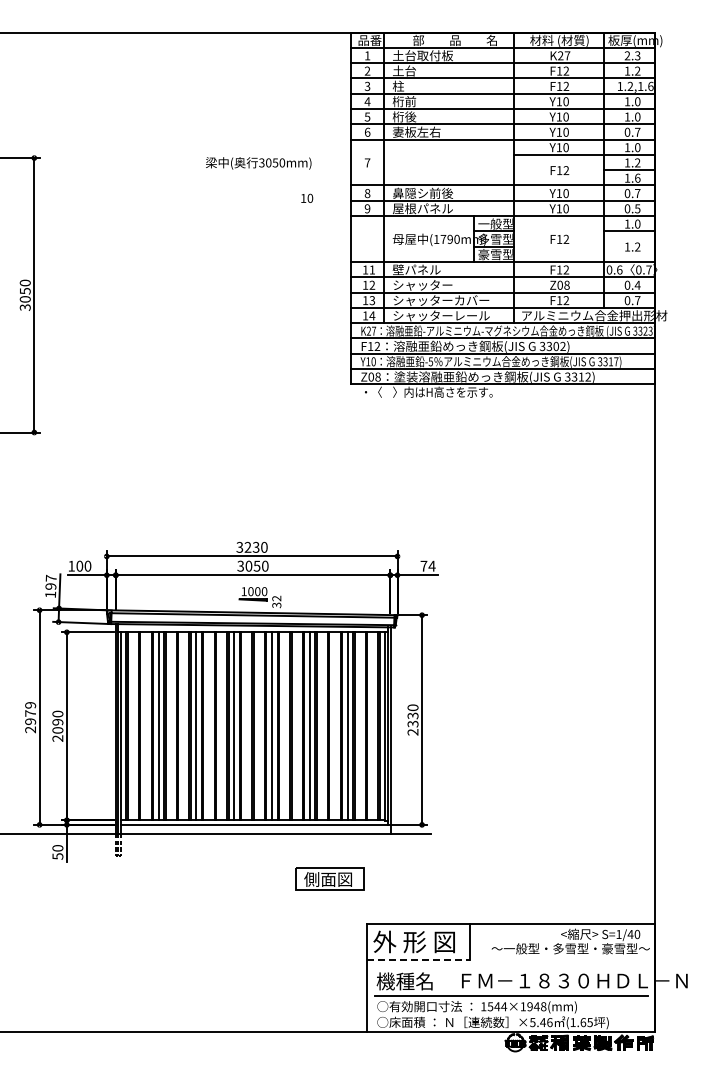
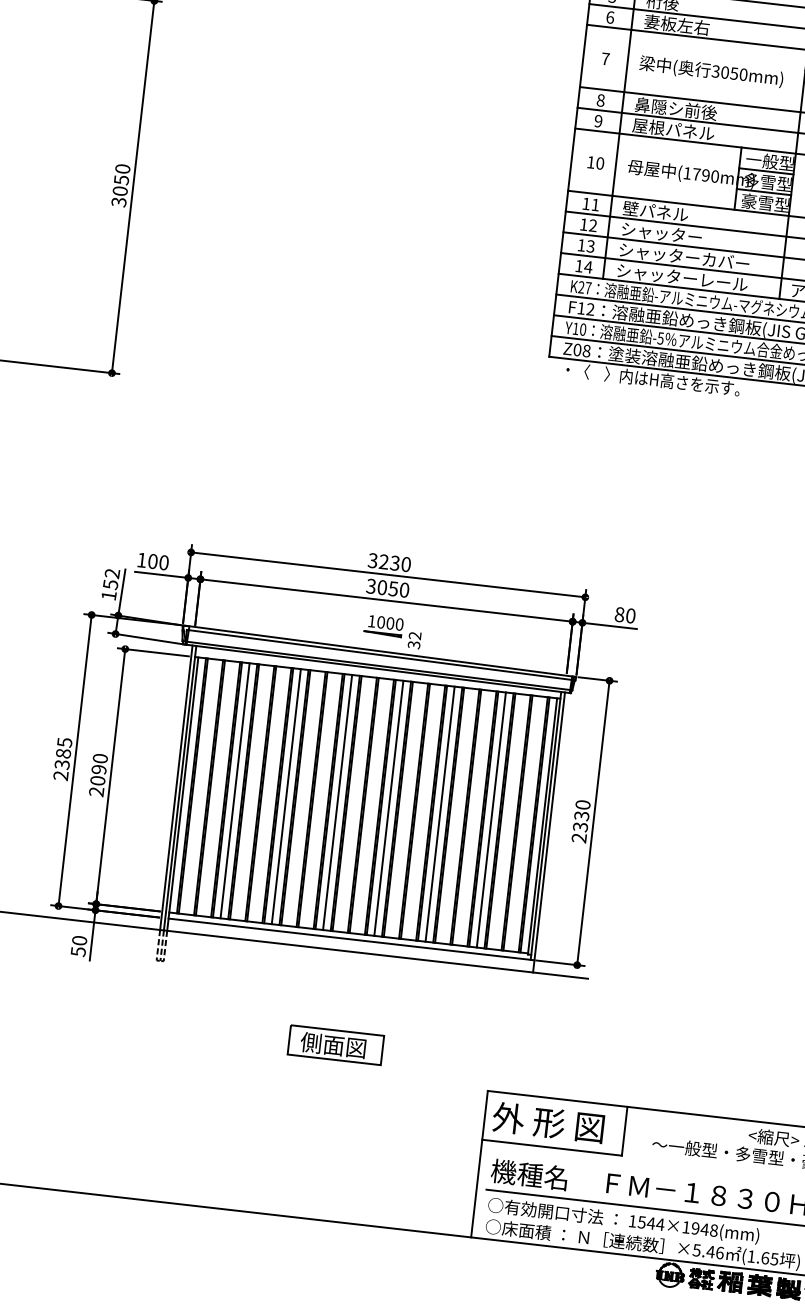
text: (258, 163) -> (711, 71), moved
text: (307, 197) -> (596, 161), moved
text: (427, 565) -> (624, 614), 74 -> 80
text: (50, 582) -> (110, 579), 197 -> 152
text: (30, 713) -> (63, 753), 2979 -> 2385
part: (329, 878) -> (335, 1044), moved
line: (419, 959) -> (552, 1147), dashed -> solid

